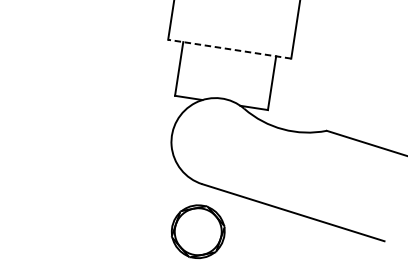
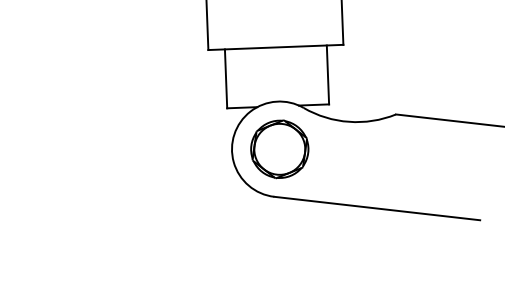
line: (229, 49) -> (275, 47), dashed -> solid
part: (197, 231) -> (279, 149), moved

